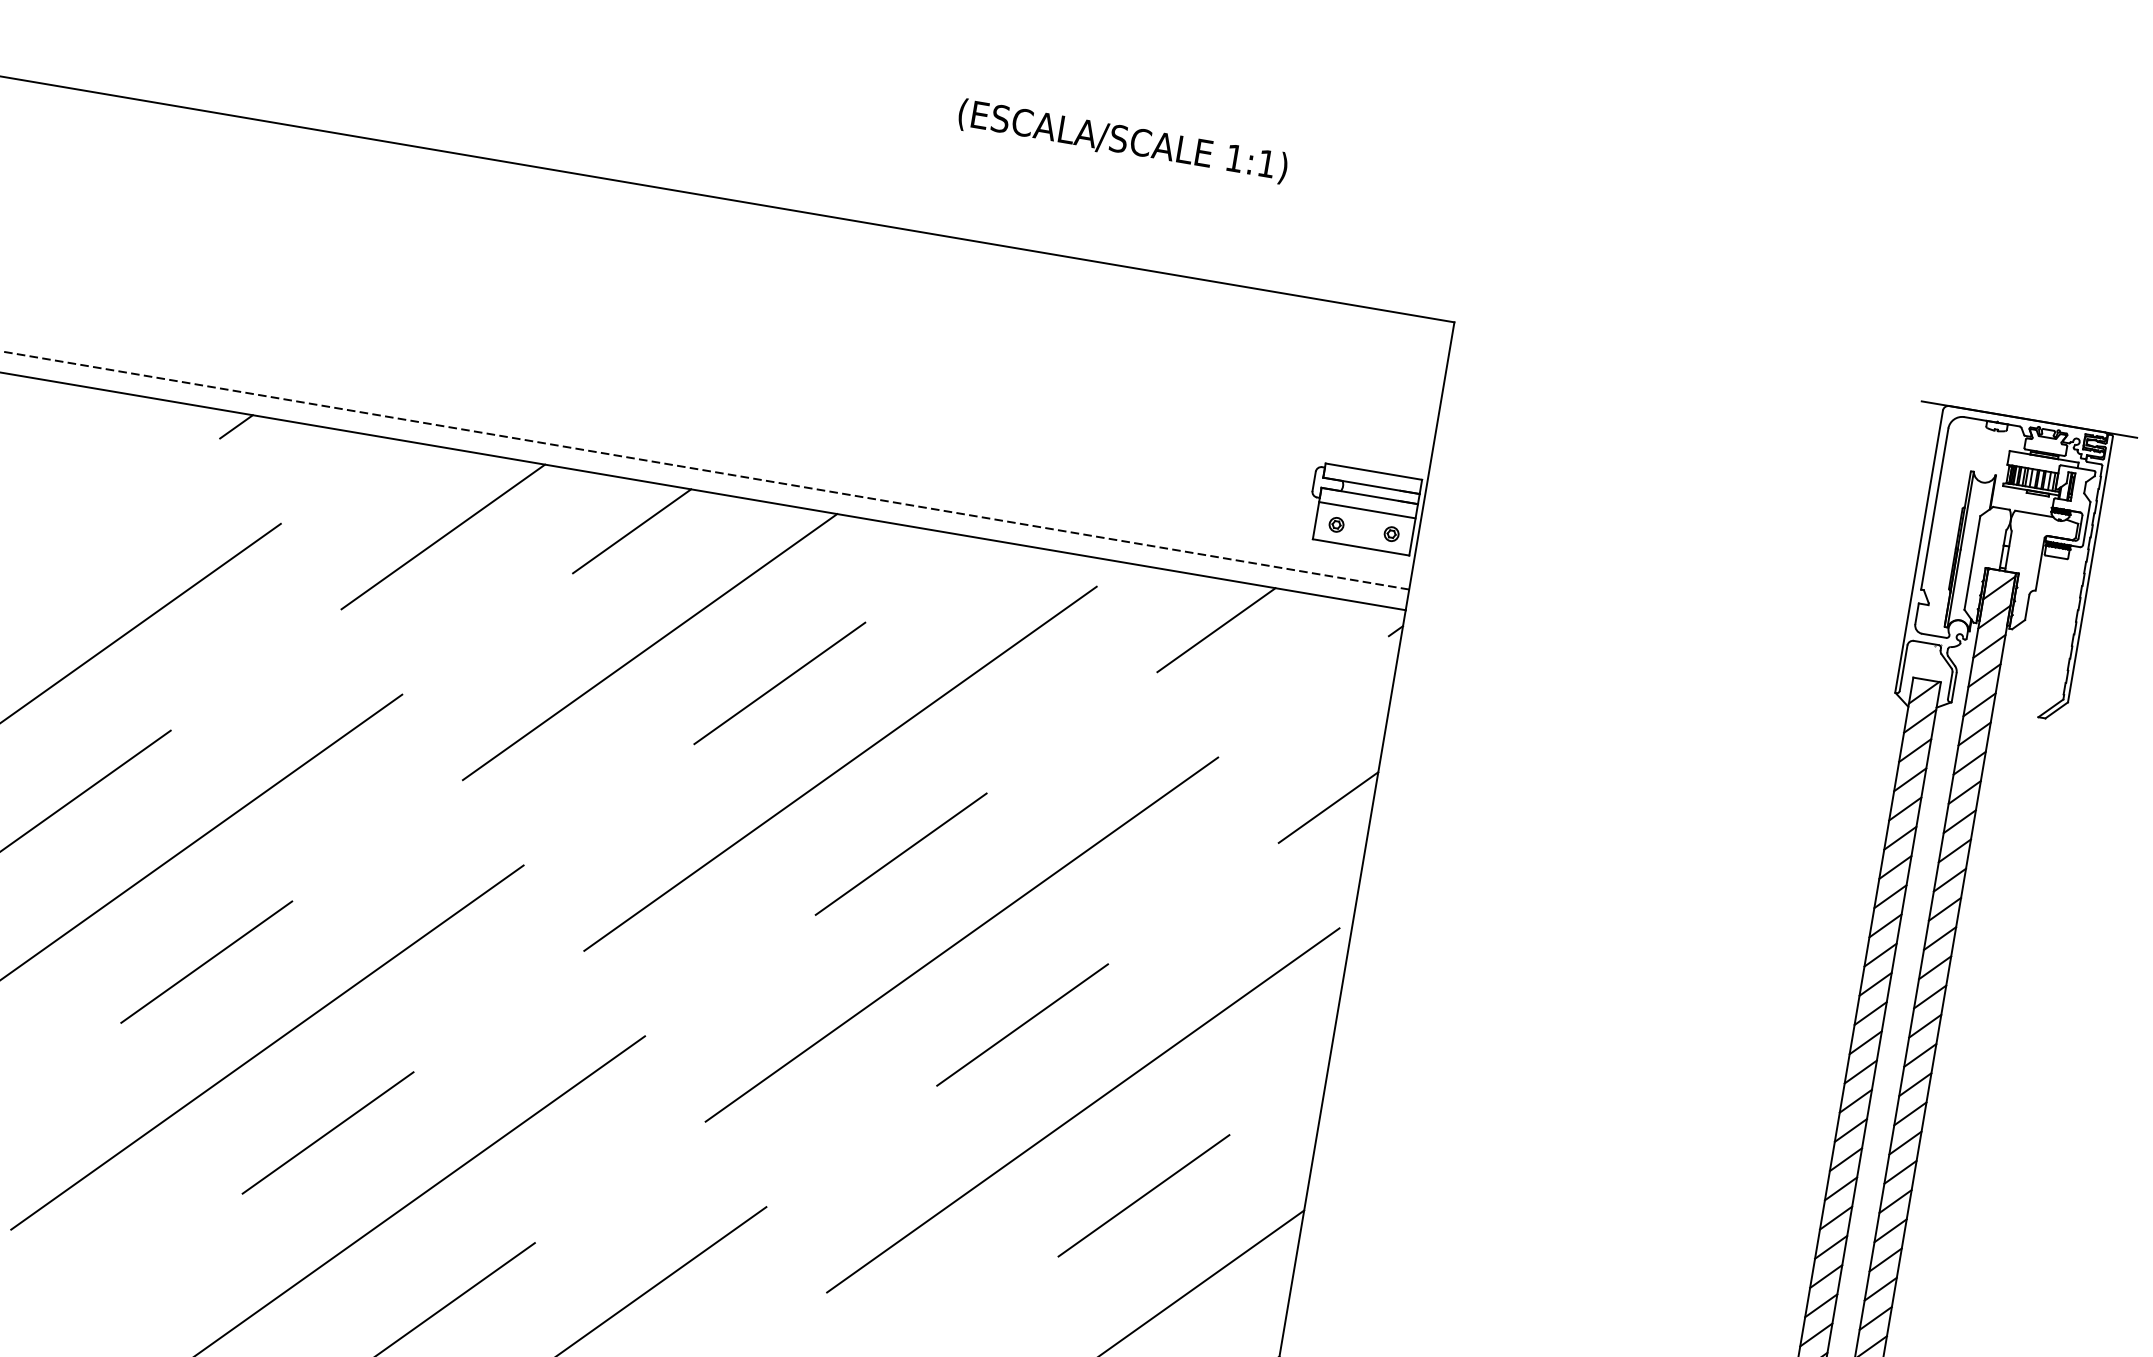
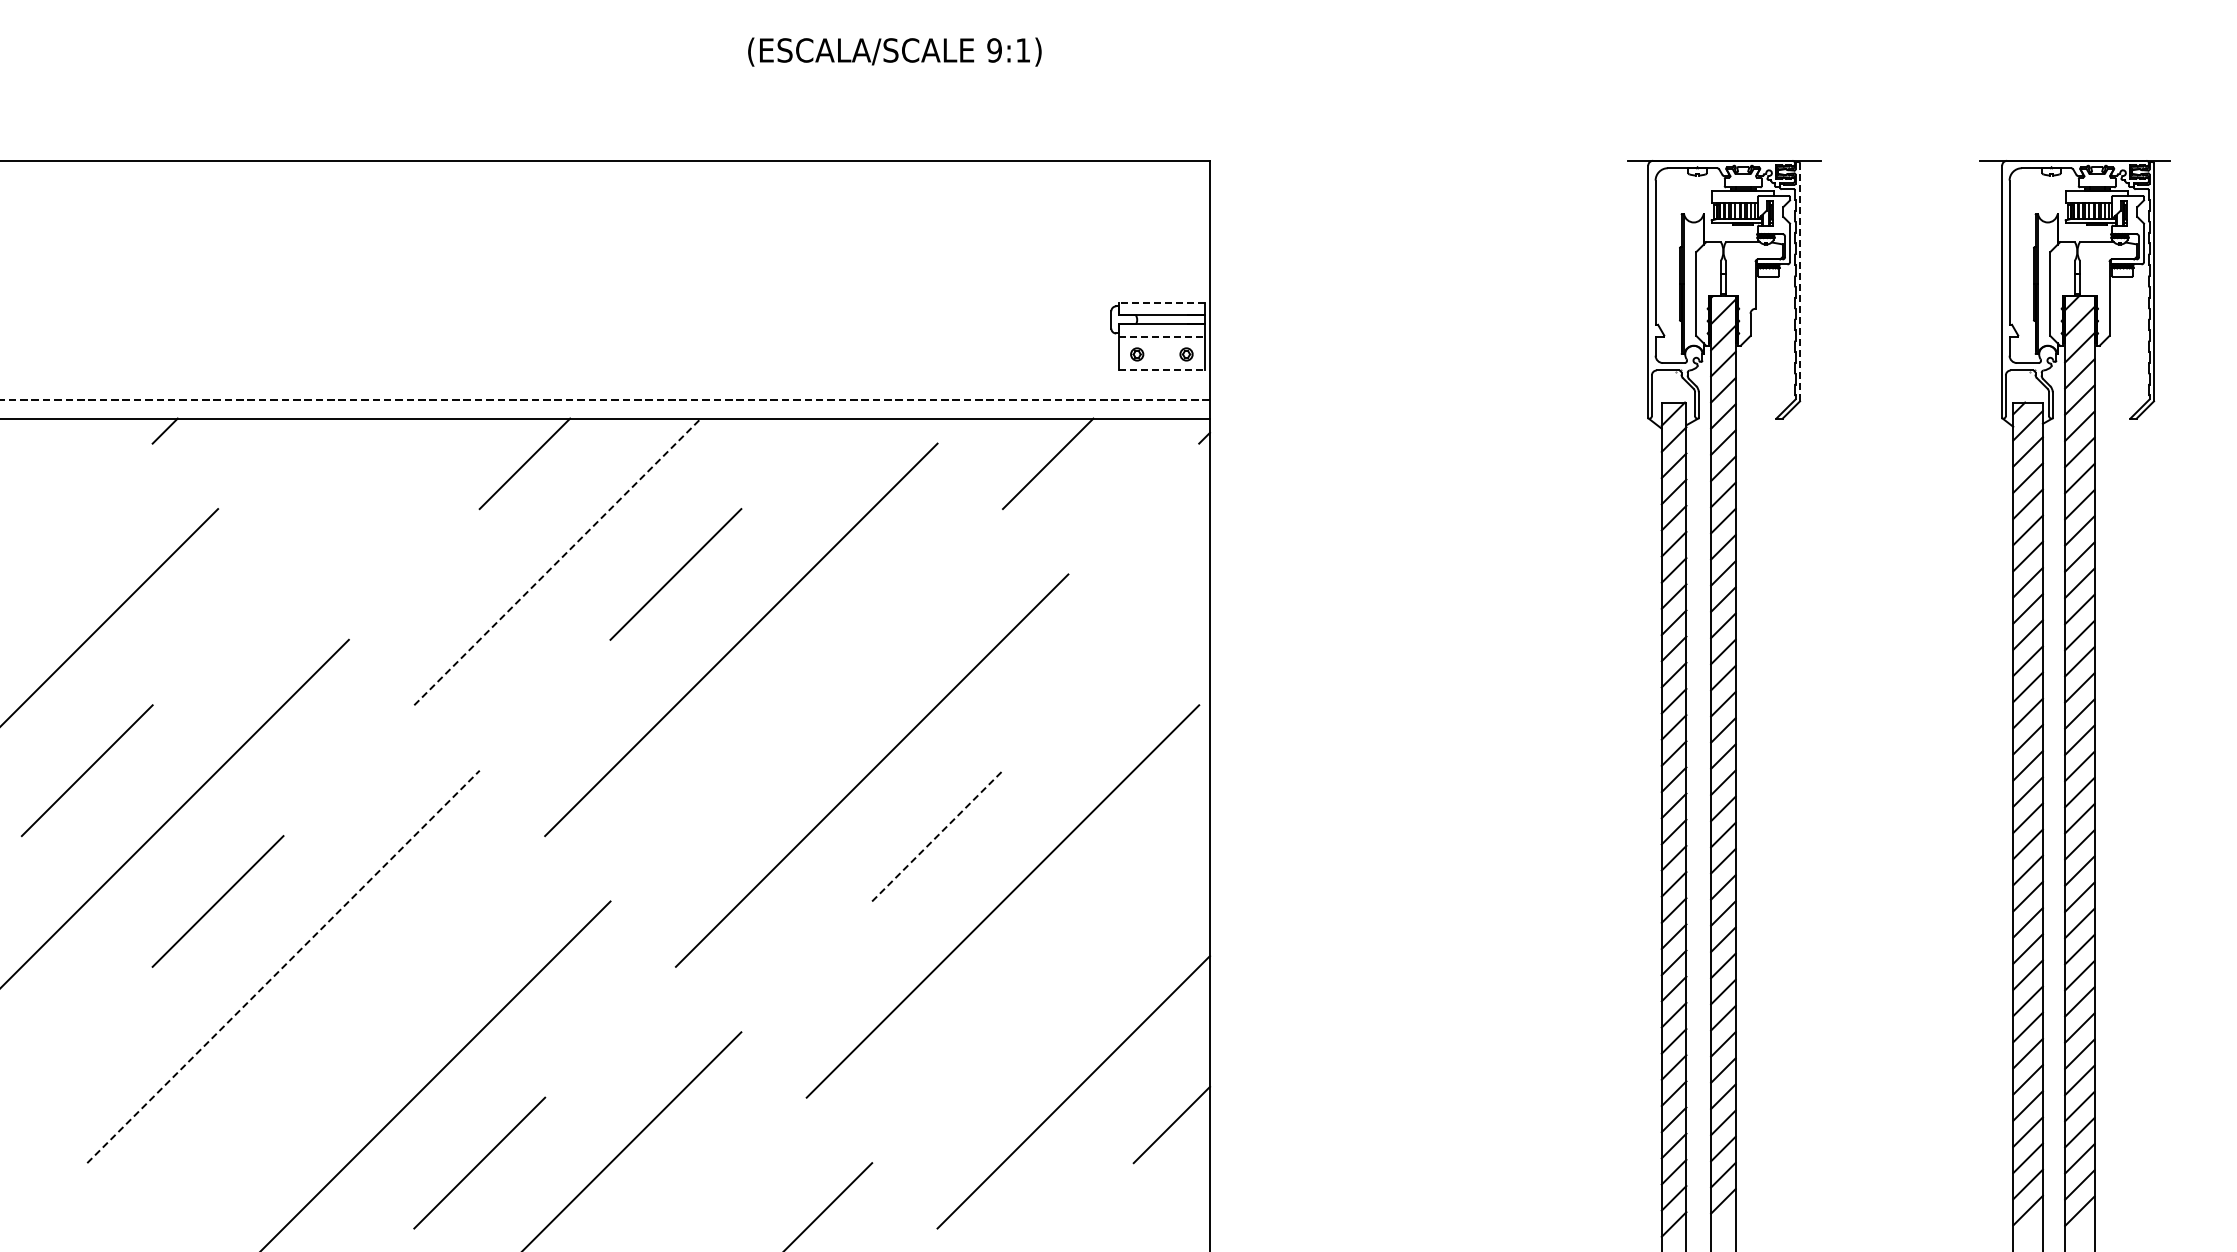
text: (1234, 158) -> (994, 50), 1:1) -> 9:1)
line: (1373, 471) -> (1161, 302), solid -> dashed
line: (1368, 510) -> (1162, 337), solid -> dashed
line: (443, 536) -> (361, 496), removed
line: (1361, 547) -> (1162, 370), solid -> dashed
line: (2090, 569) -> (1800, 282), solid -> dashed
line: (650, 646) -> (557, 561), solid -> dashed
line: (1328, 807) -> (1171, 601), removed
line: (901, 853) -> (806, 704), removed
line: (1022, 1024) -> (937, 835), solid -> dashed
line: (267, 1047) -> (283, 966), solid -> dashed
line: (327, 1132) -> (348, 1031), removed
line: (1143, 1195) -> (1067, 966), removed

